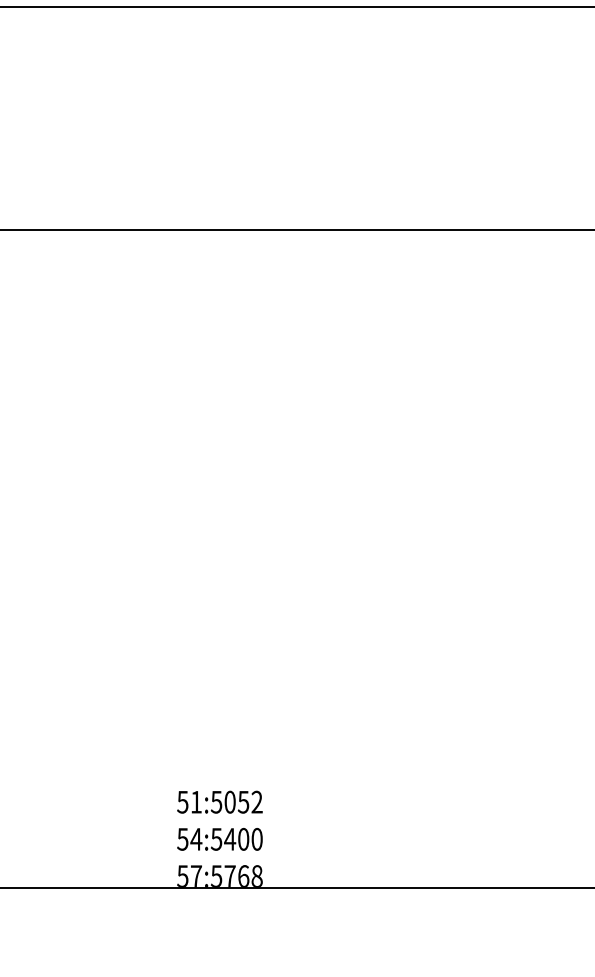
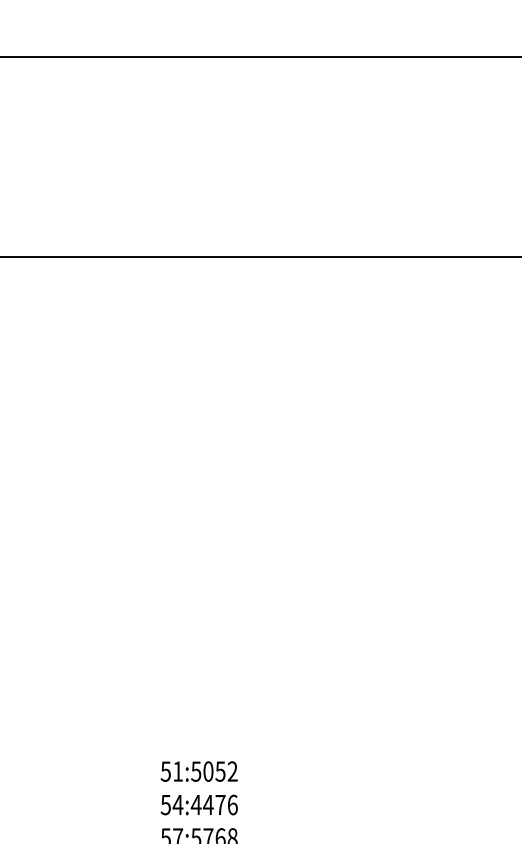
text: (236, 838) -> (214, 804), 54:5400 -> 54:4476

